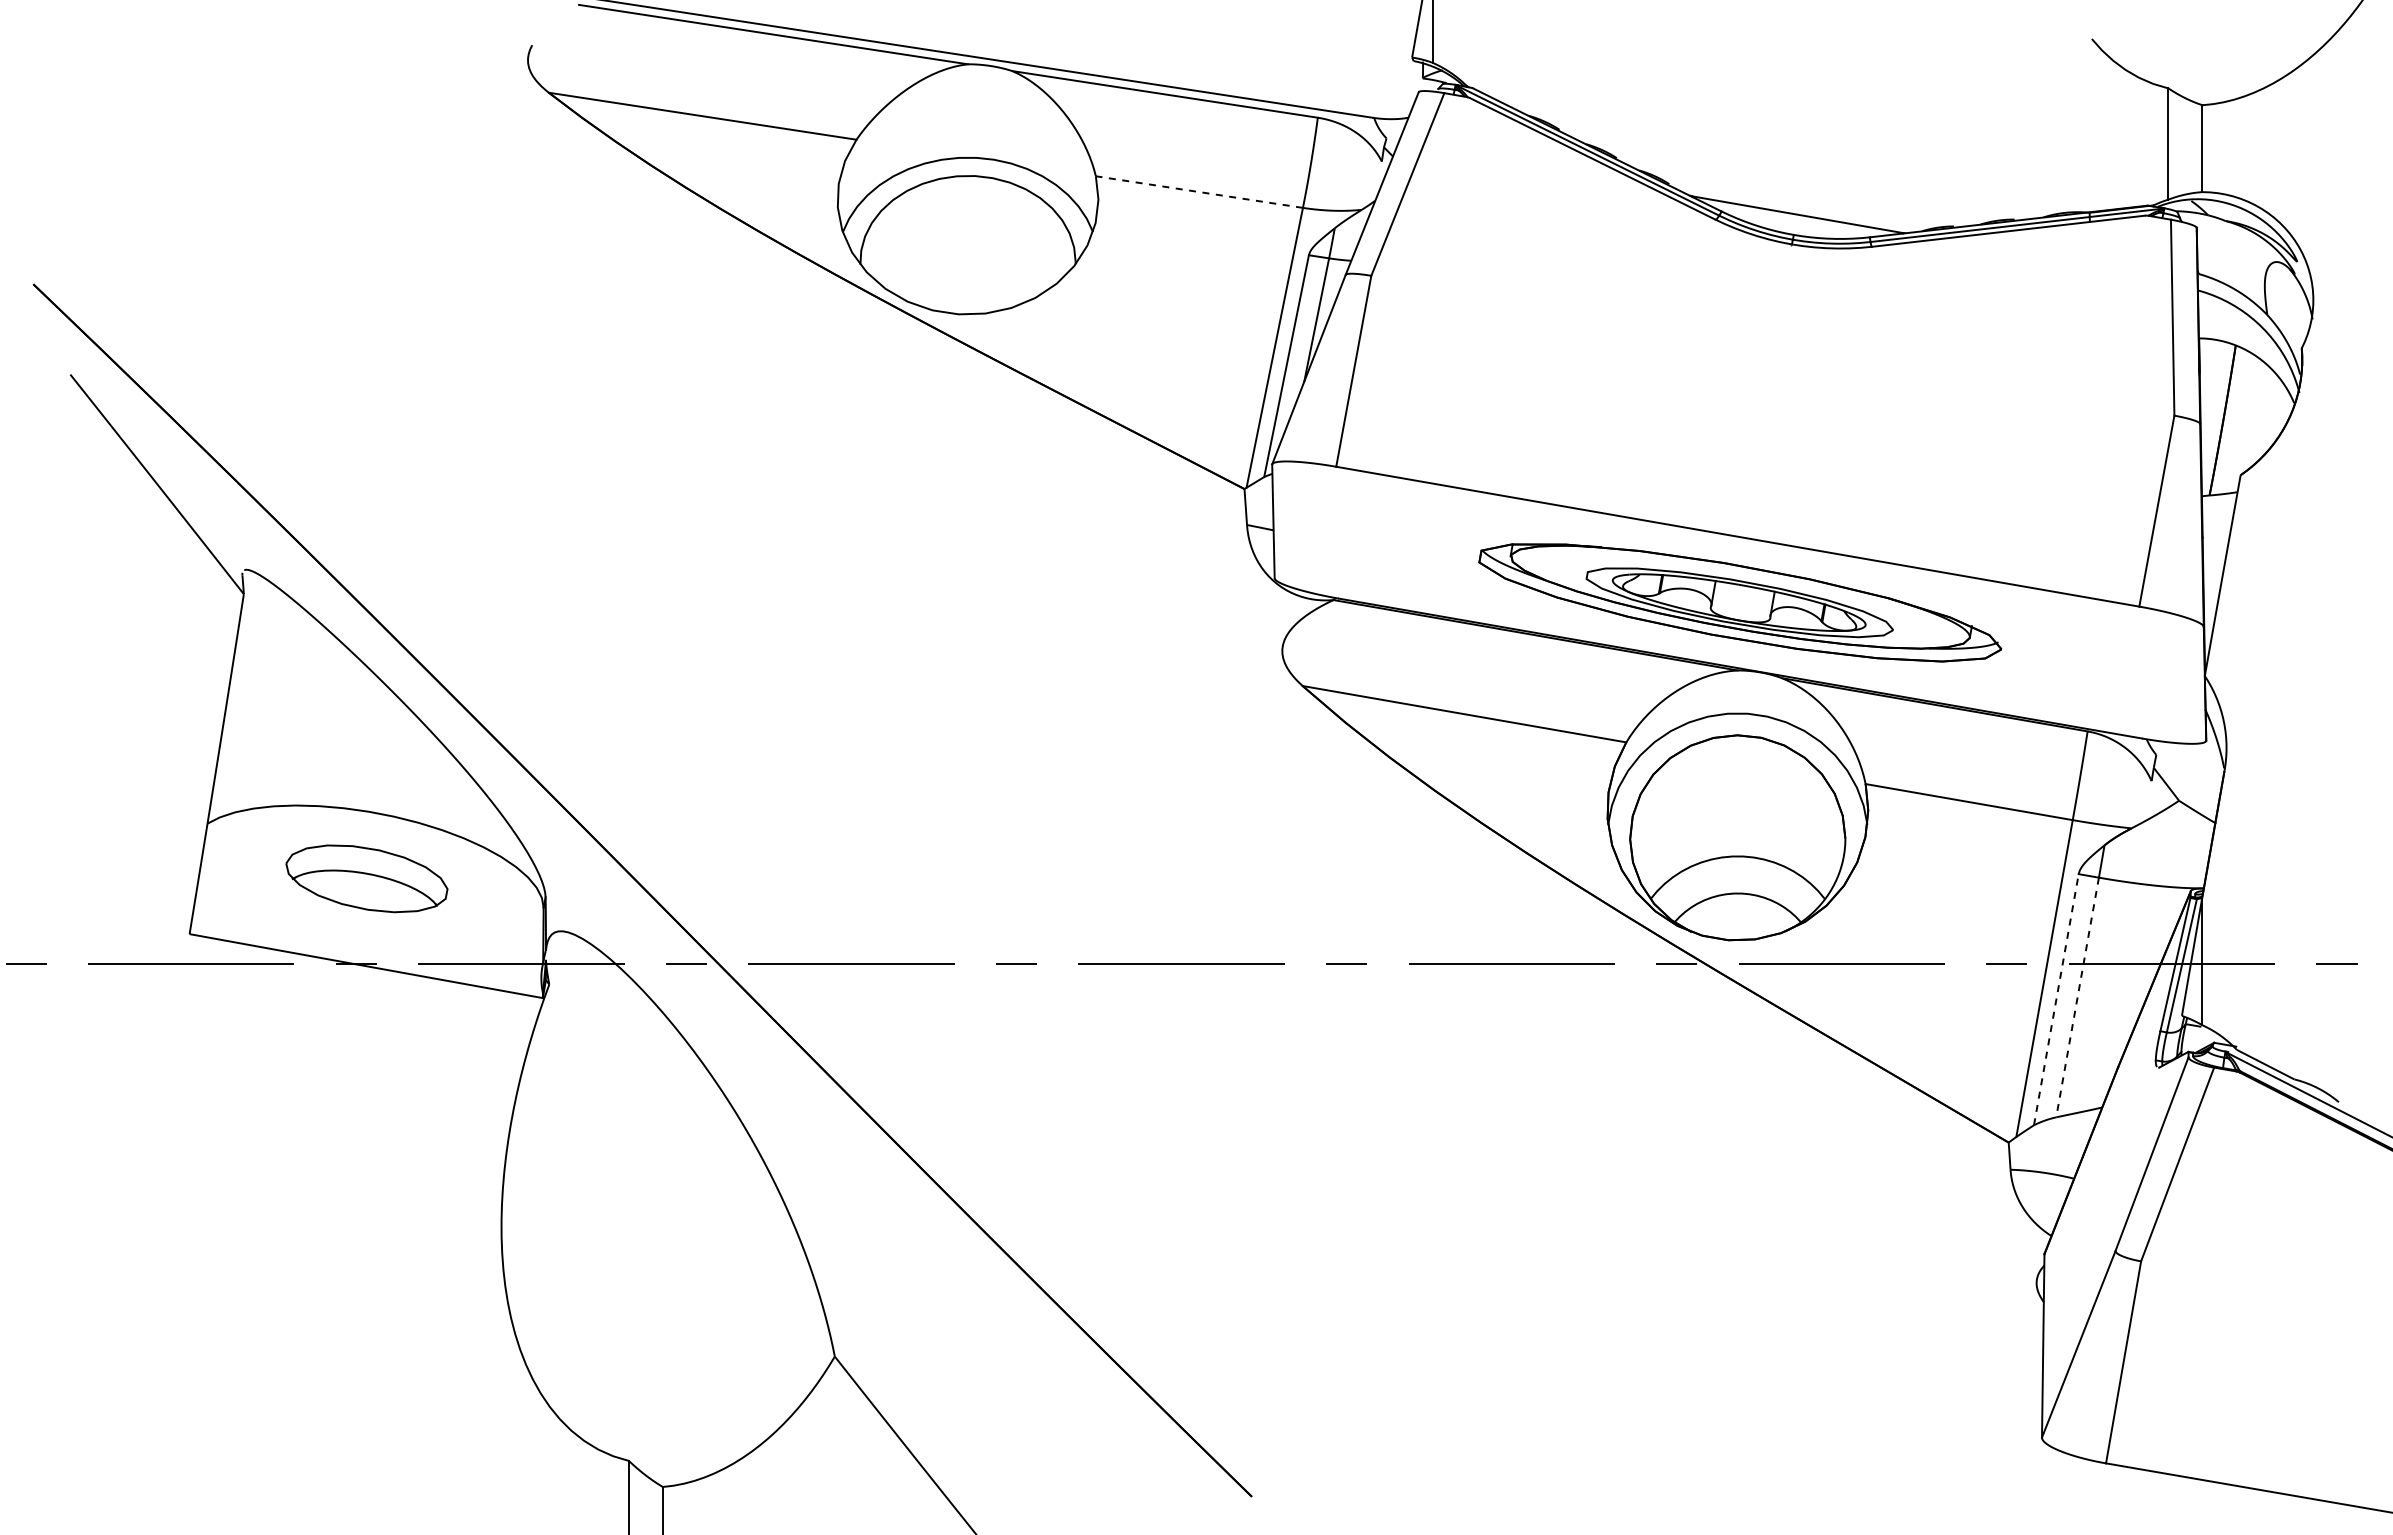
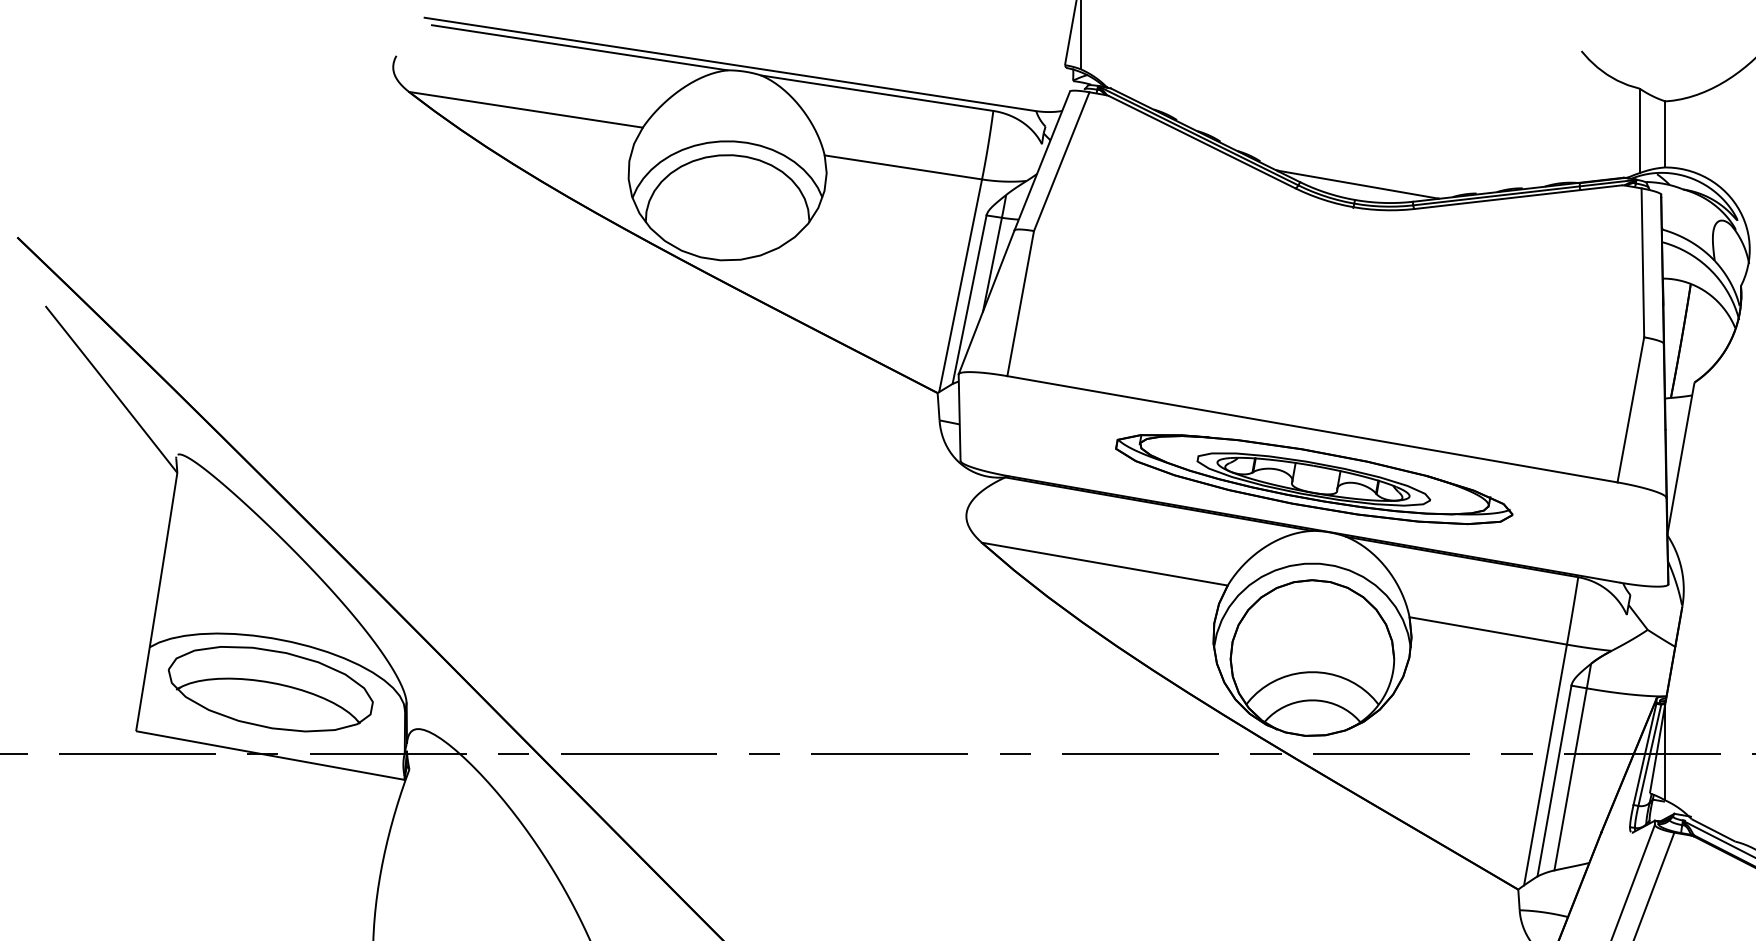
line: (1199, 192) -> (903, 167), dashed -> solid
part: (366, 878) -> (270, 688), size x1.67
line: (2077, 997) -> (1570, 779), dashed -> solid
line: (2056, 999) -> (1554, 780), dashed -> solid

